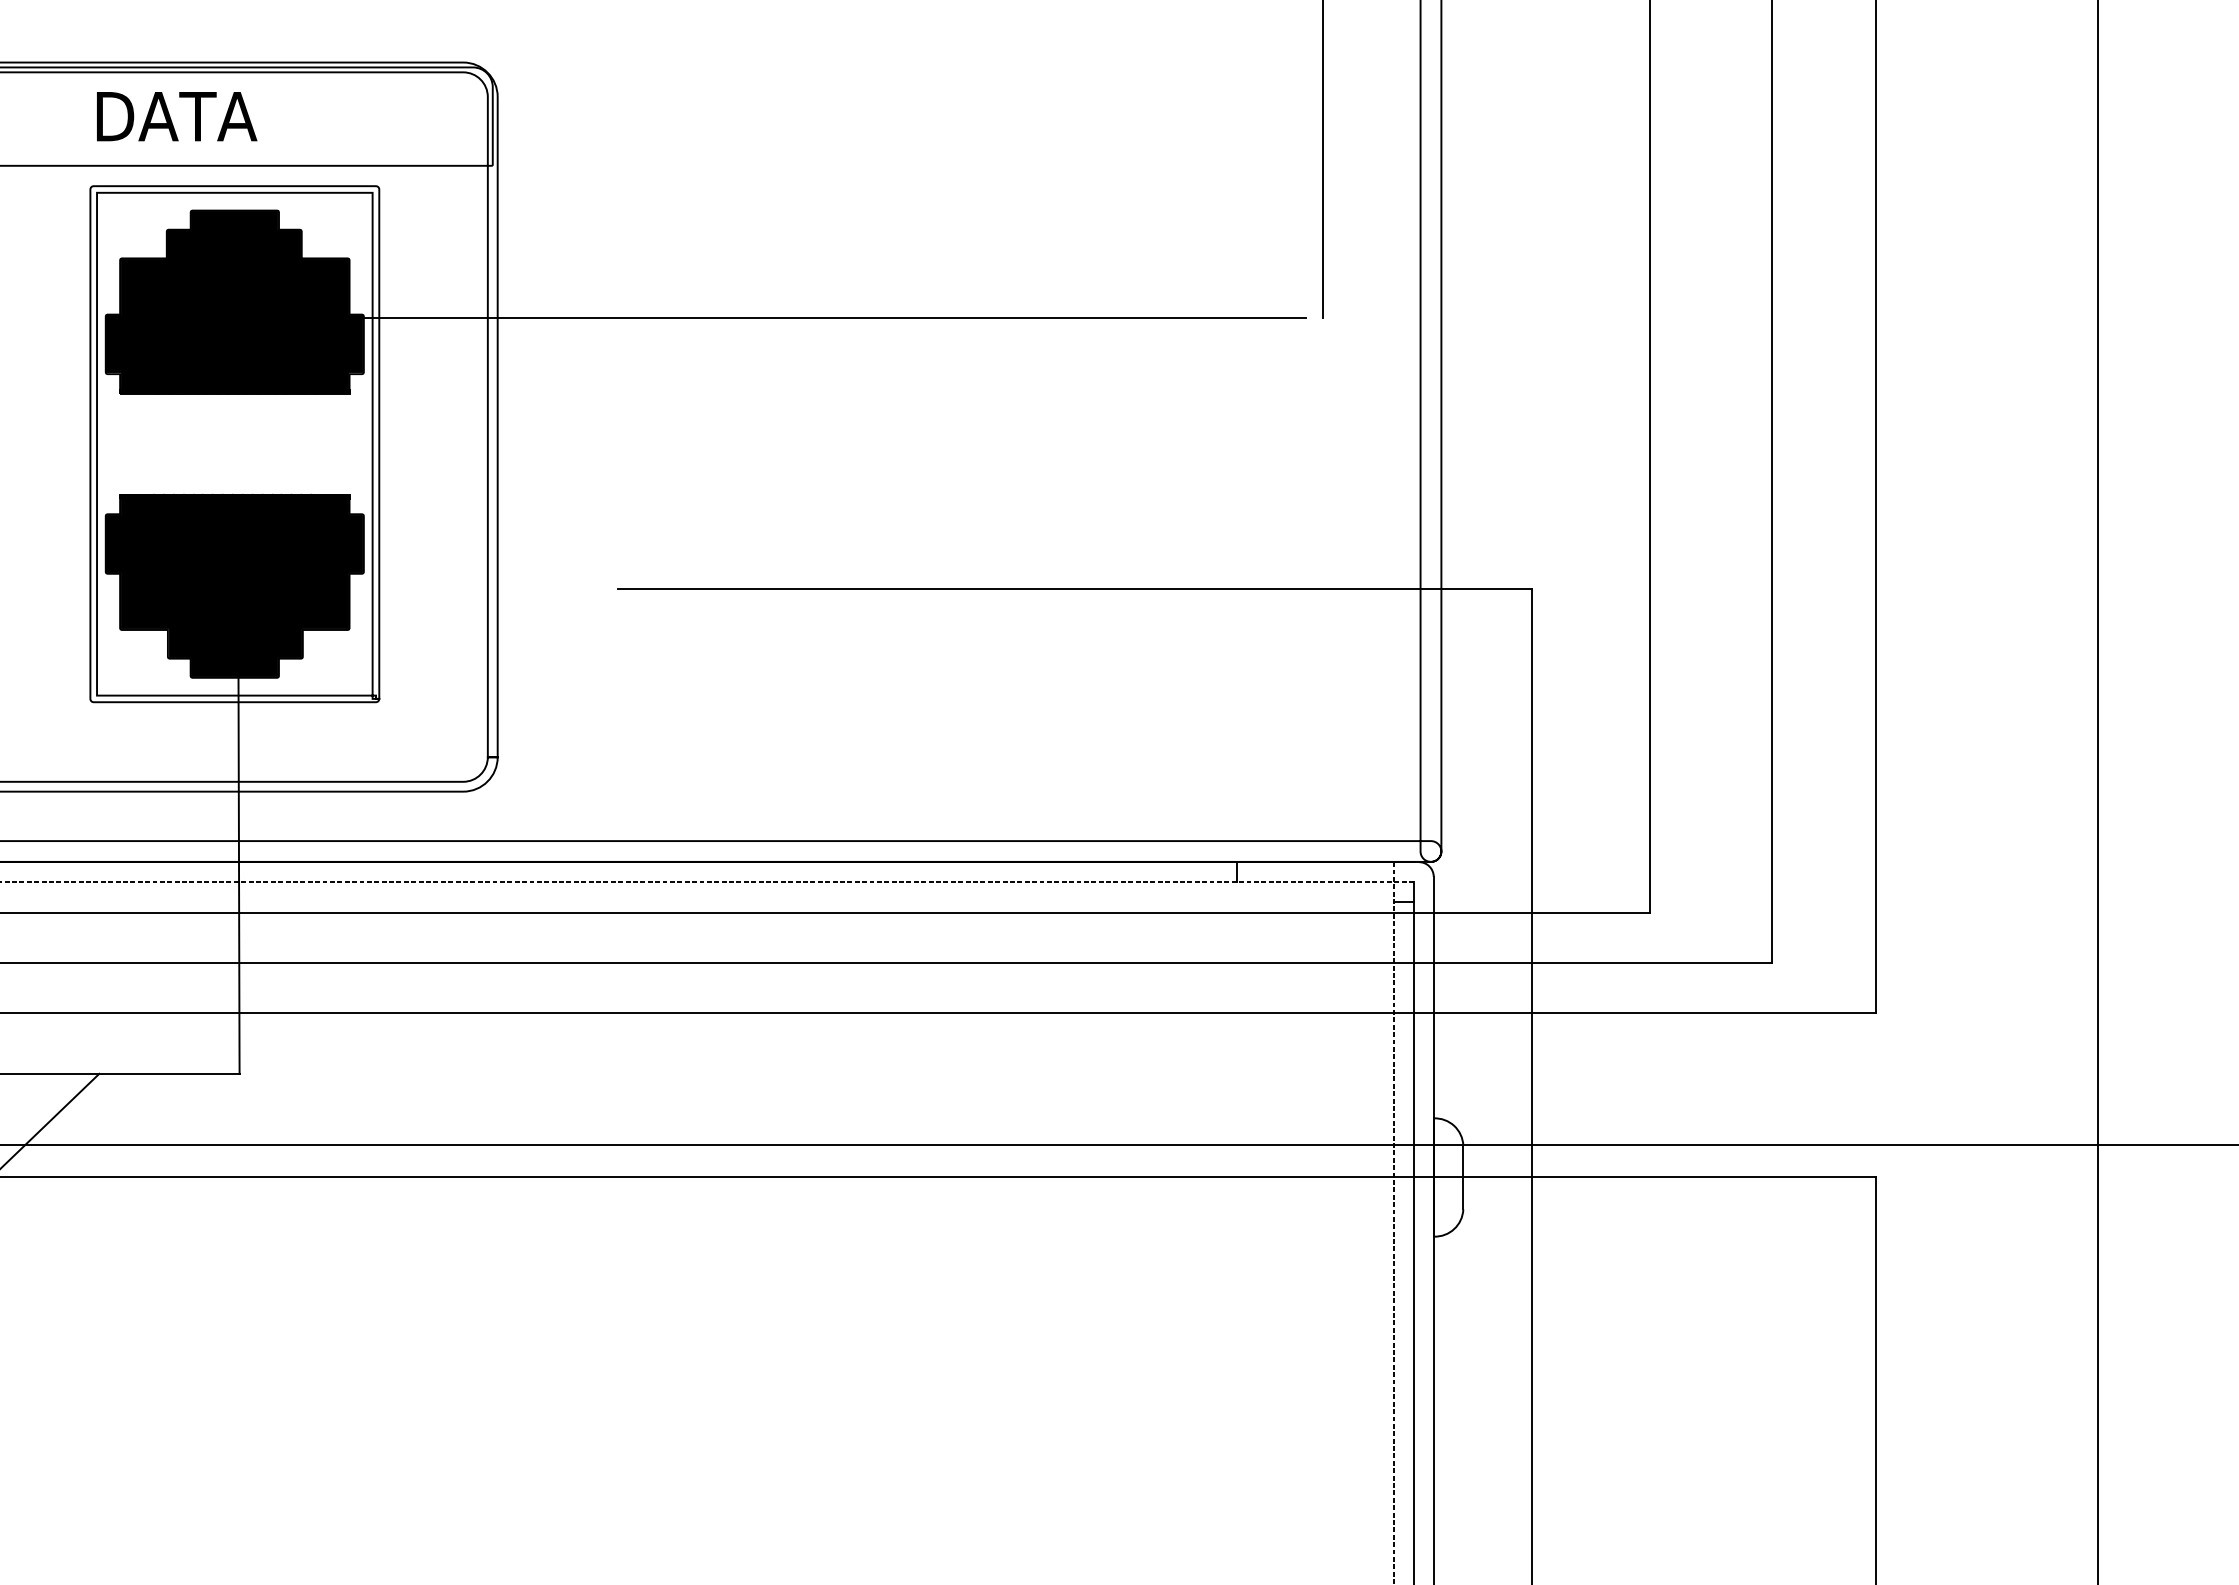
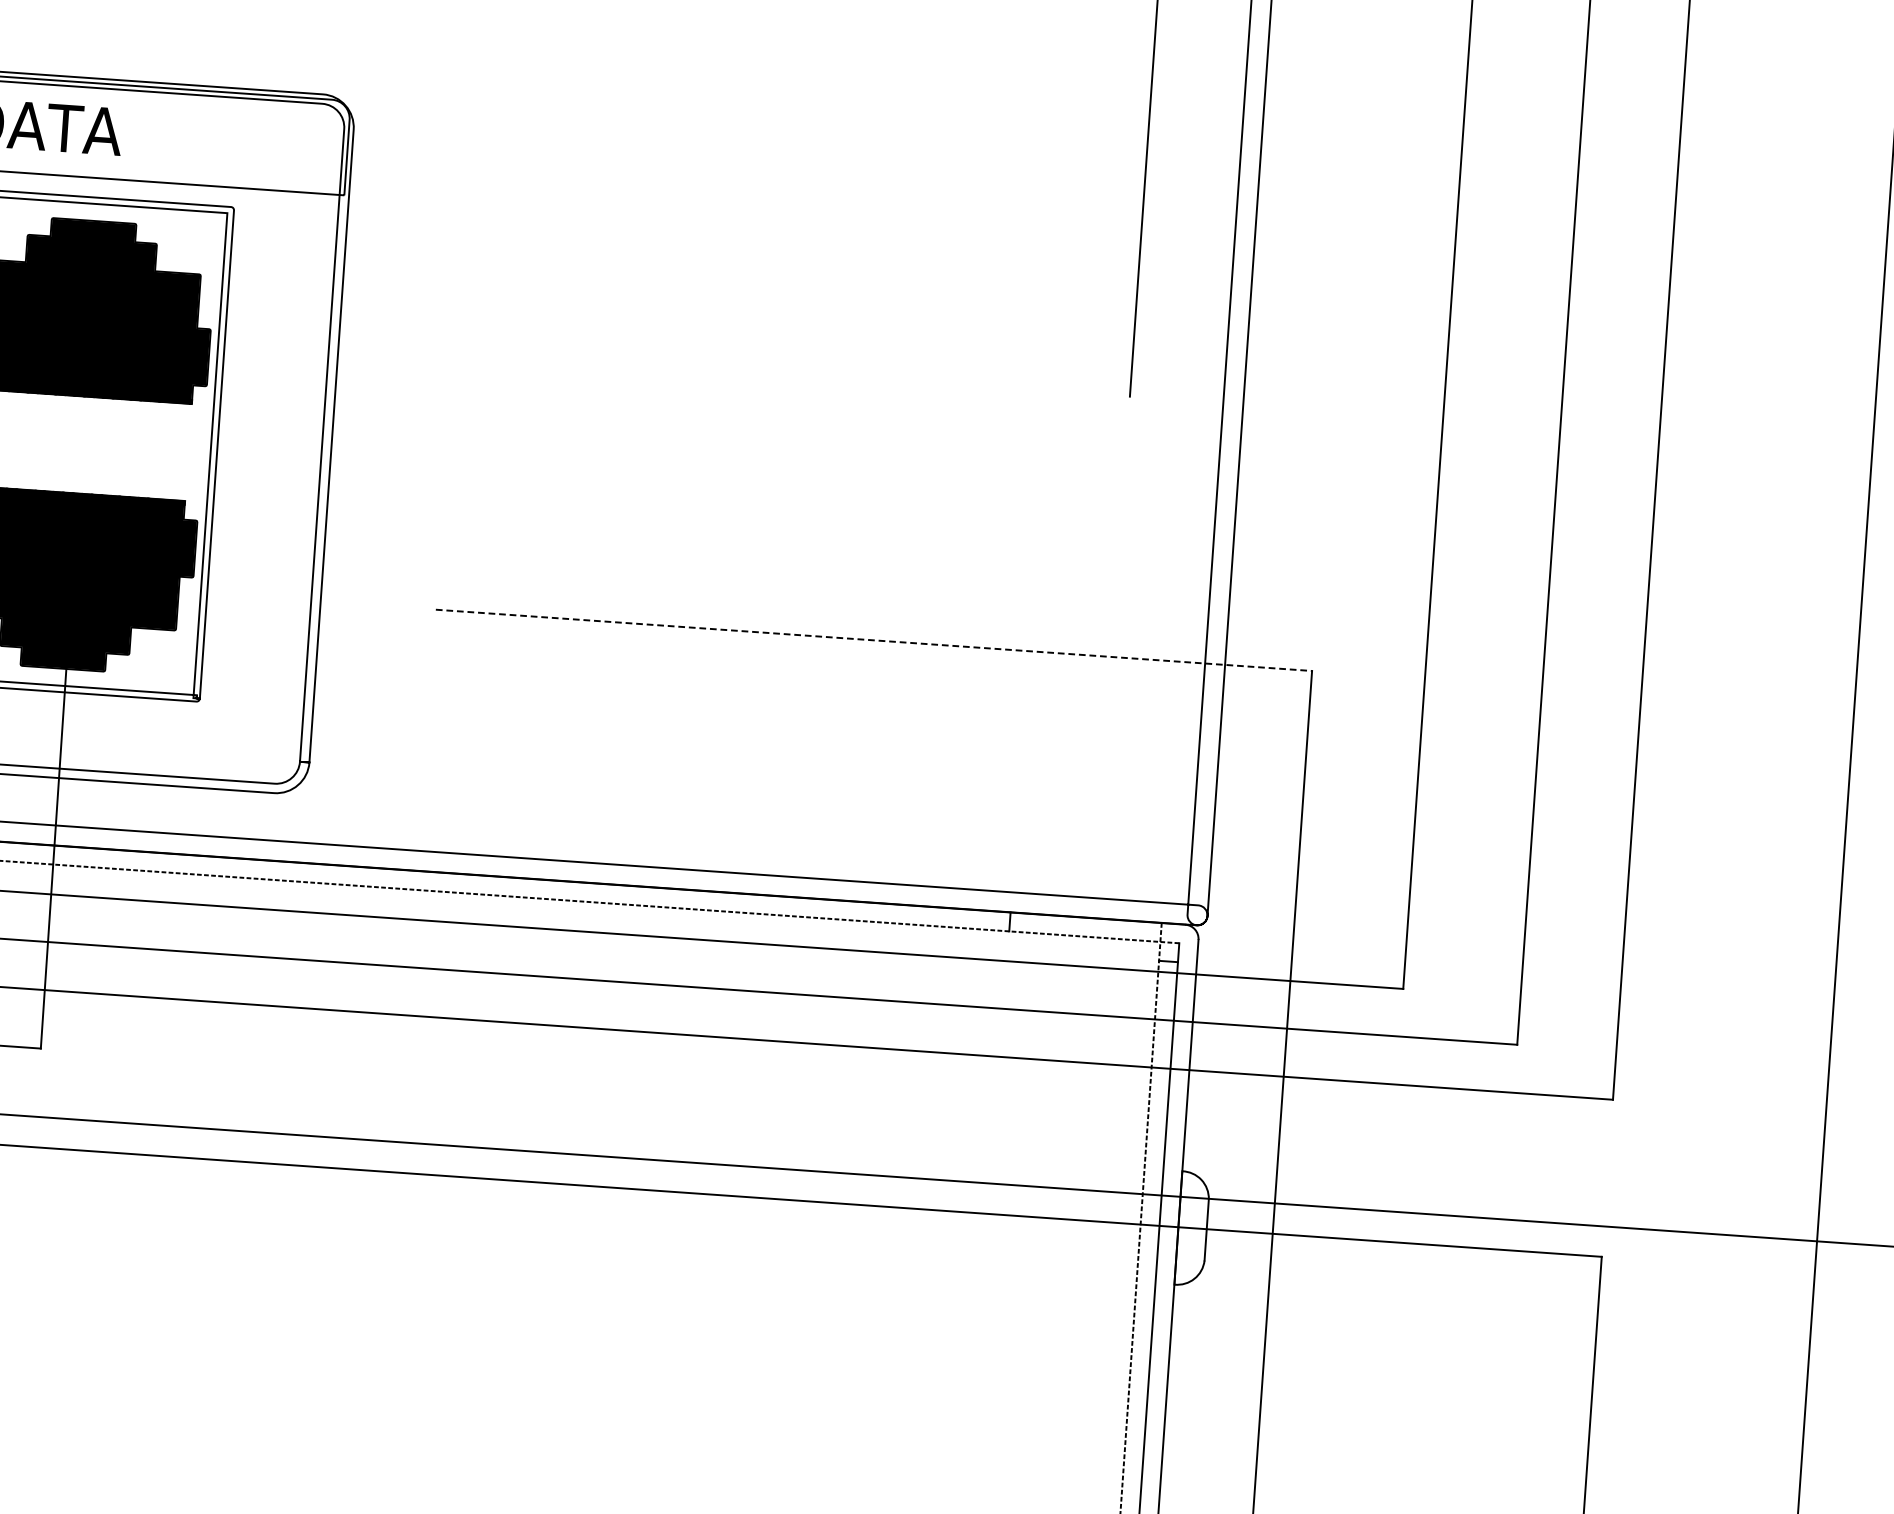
line: (746, 317) -> (577, 357), removed
line: (1075, 589) -> (874, 640), solid -> dashed

